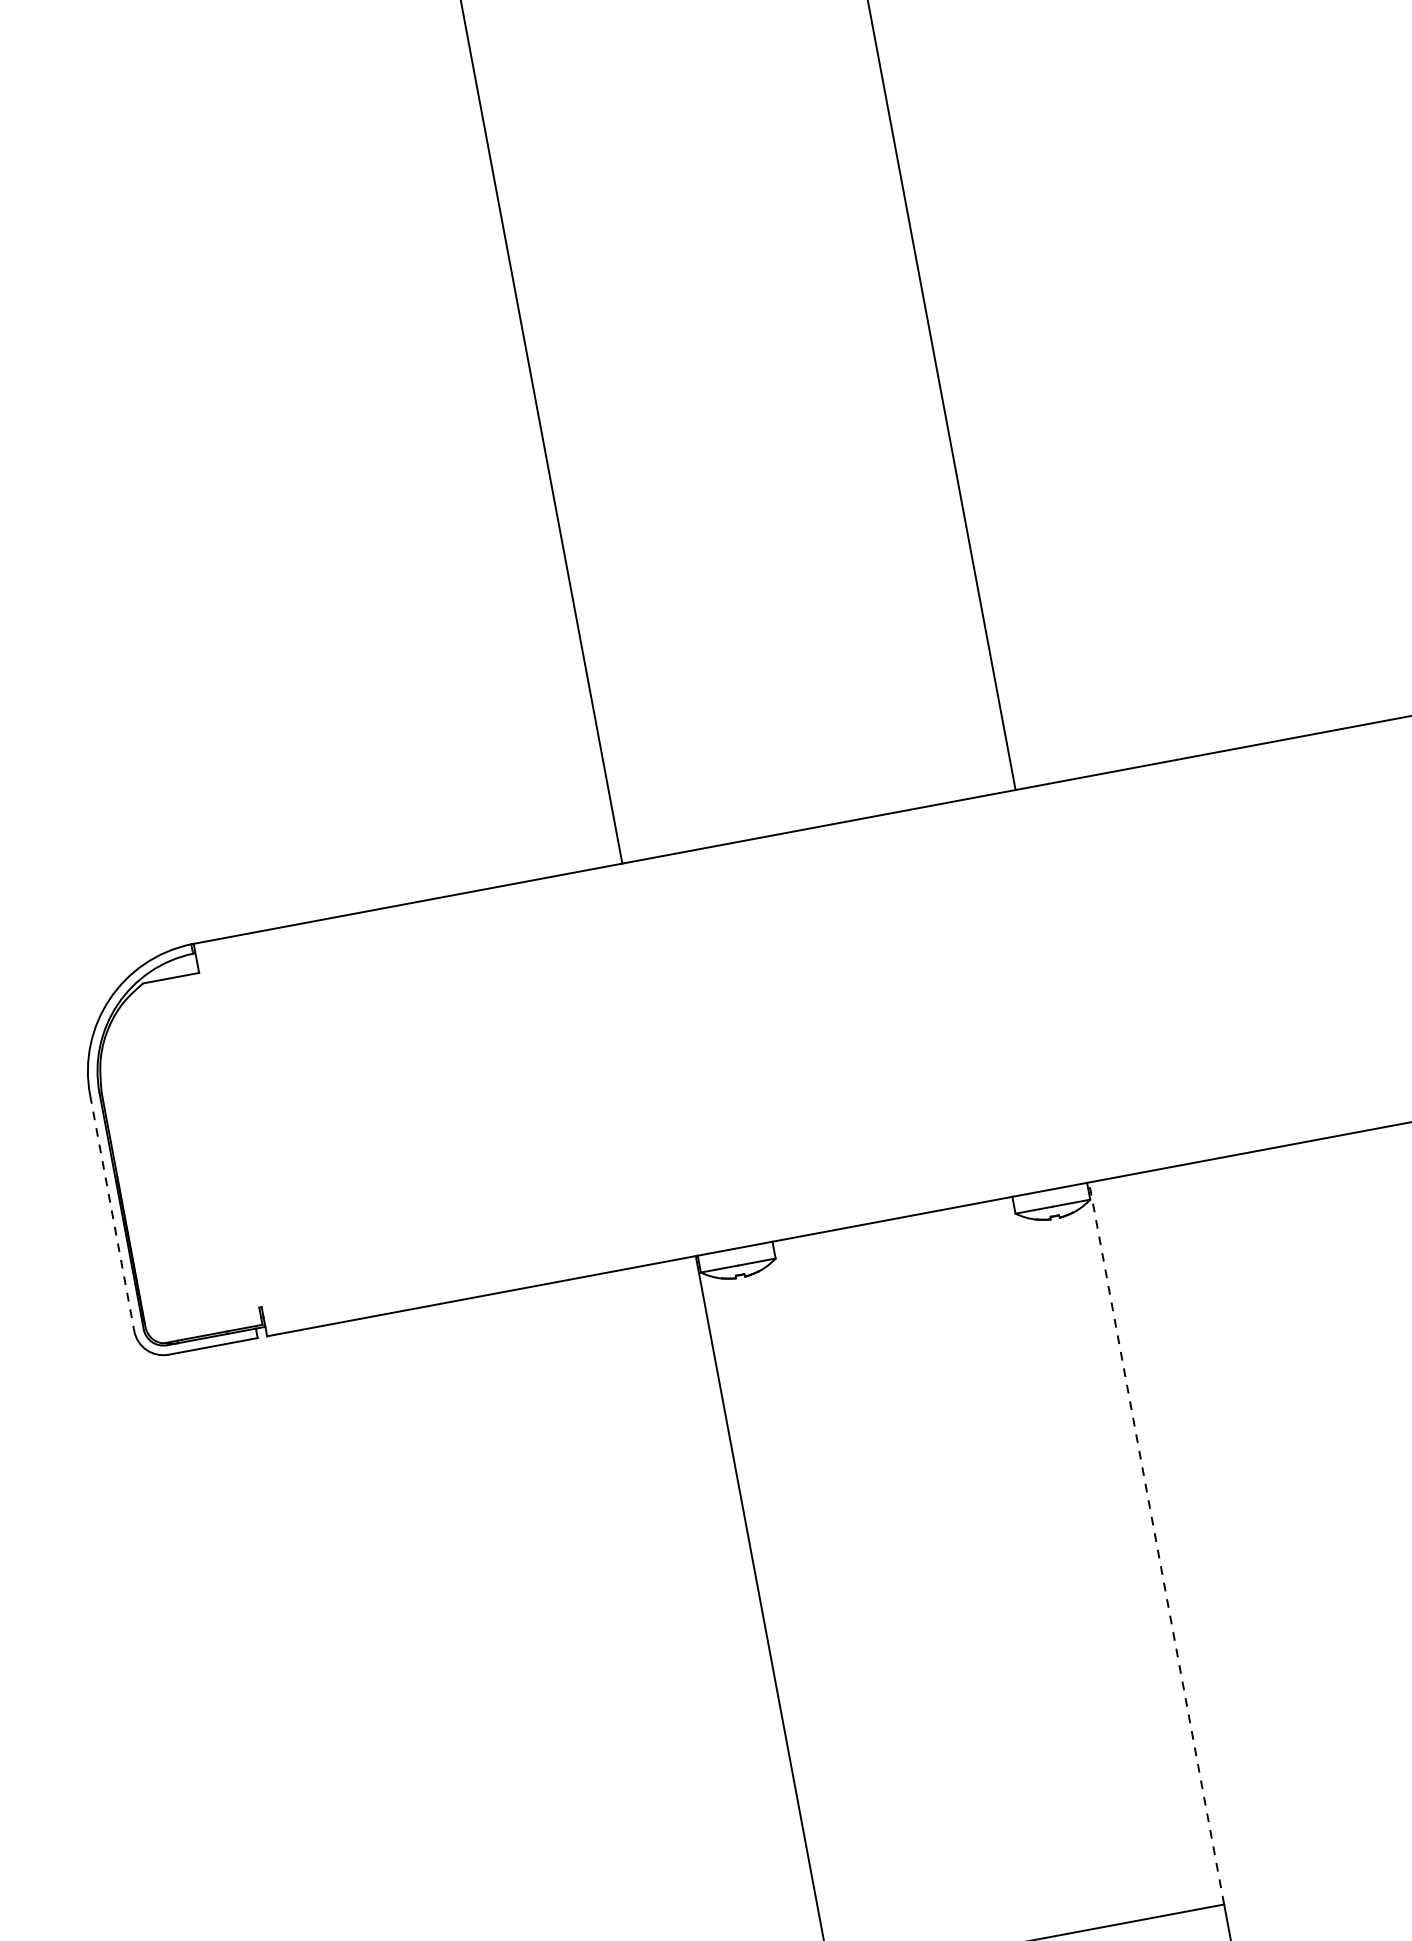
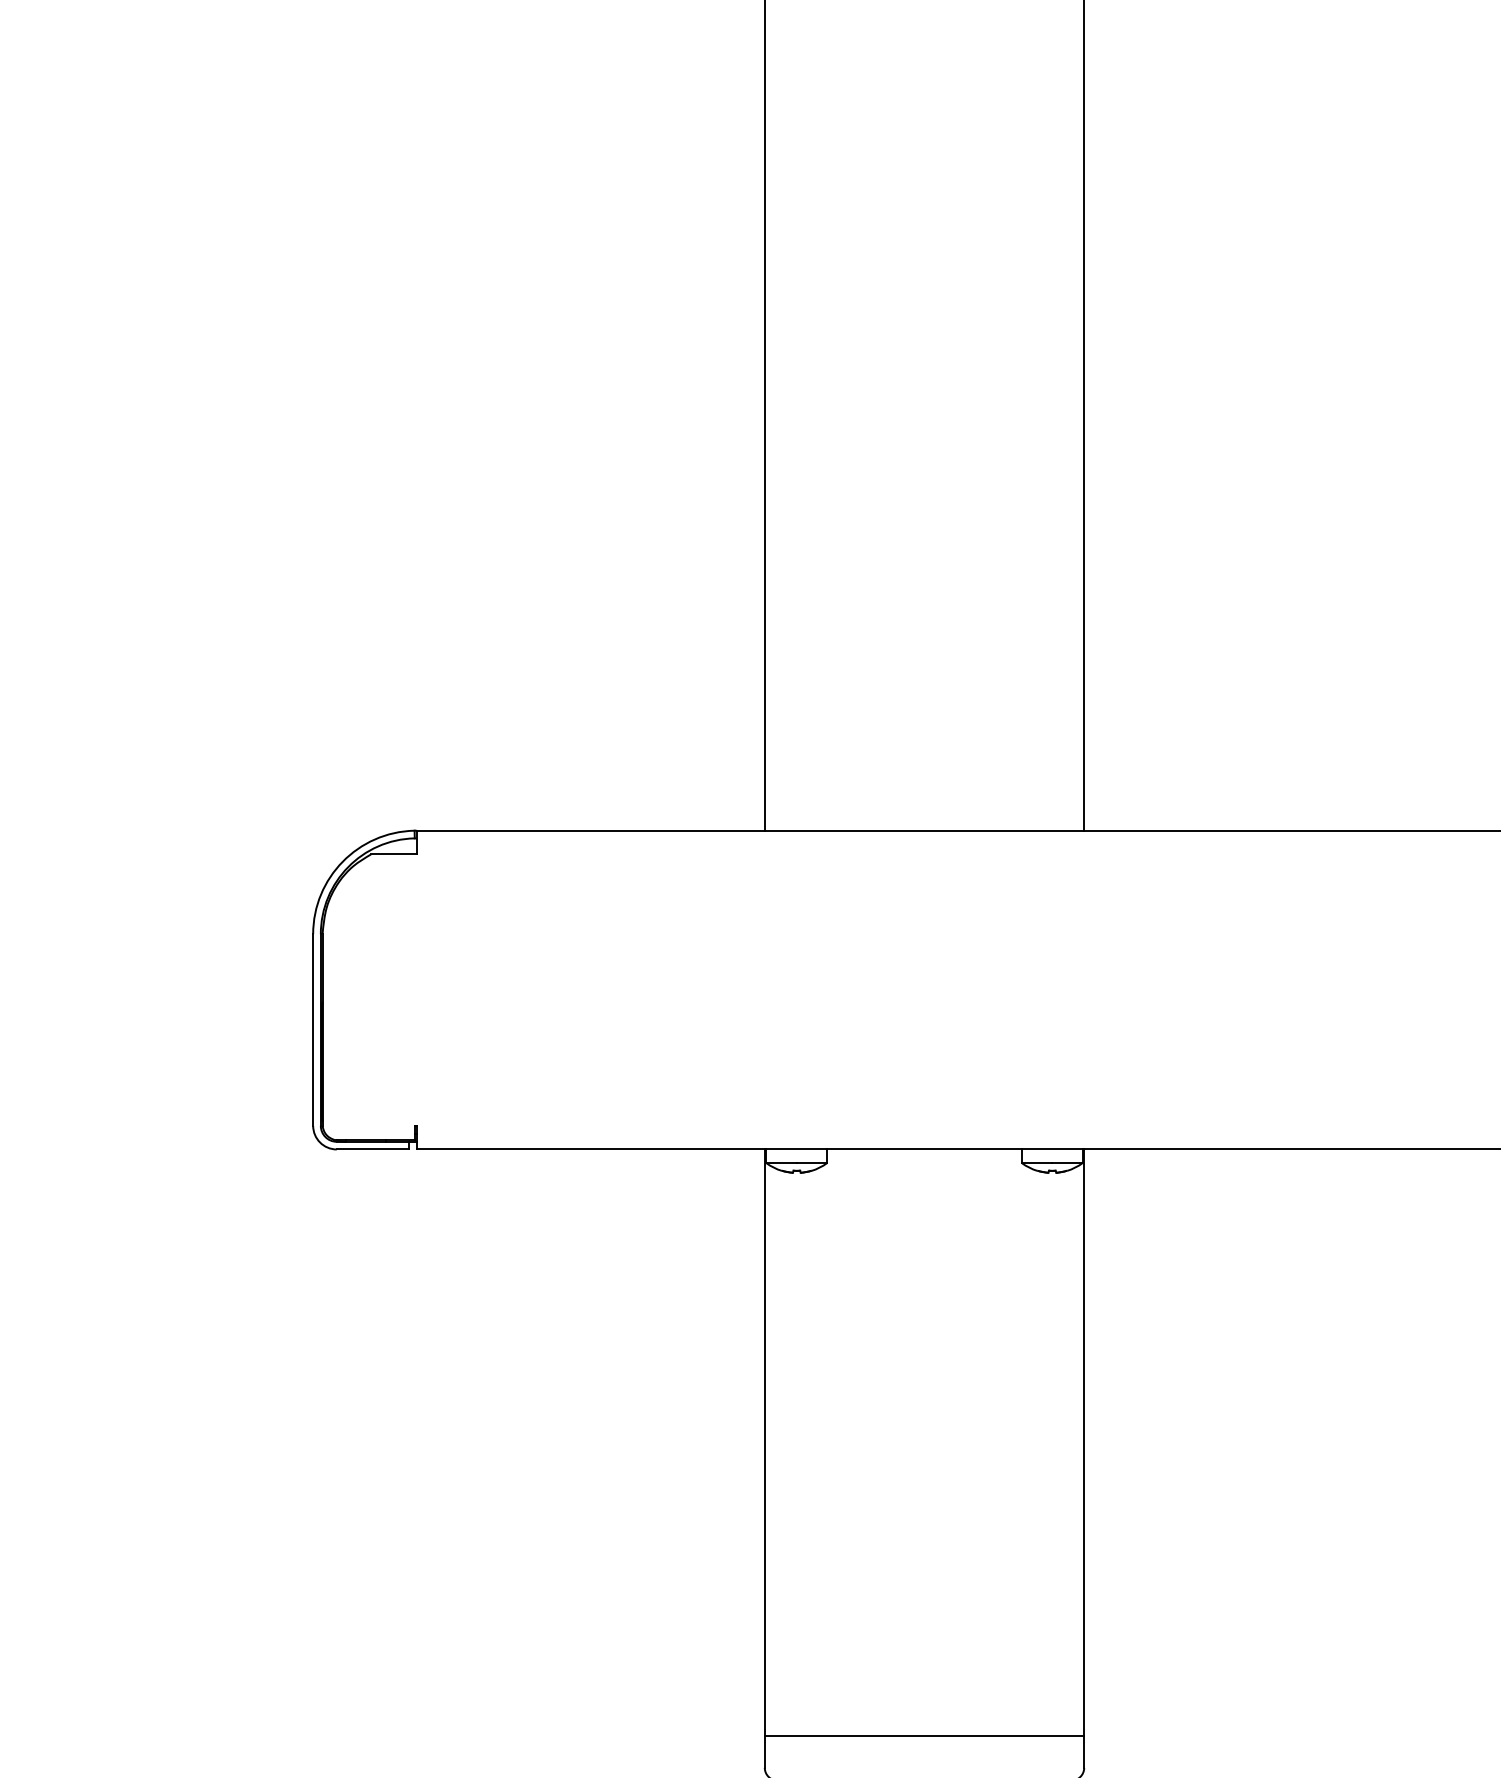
line: (112, 1213) -> (313, 1030), dashed -> solid
line: (1156, 1543) -> (1084, 1442), dashed -> solid

